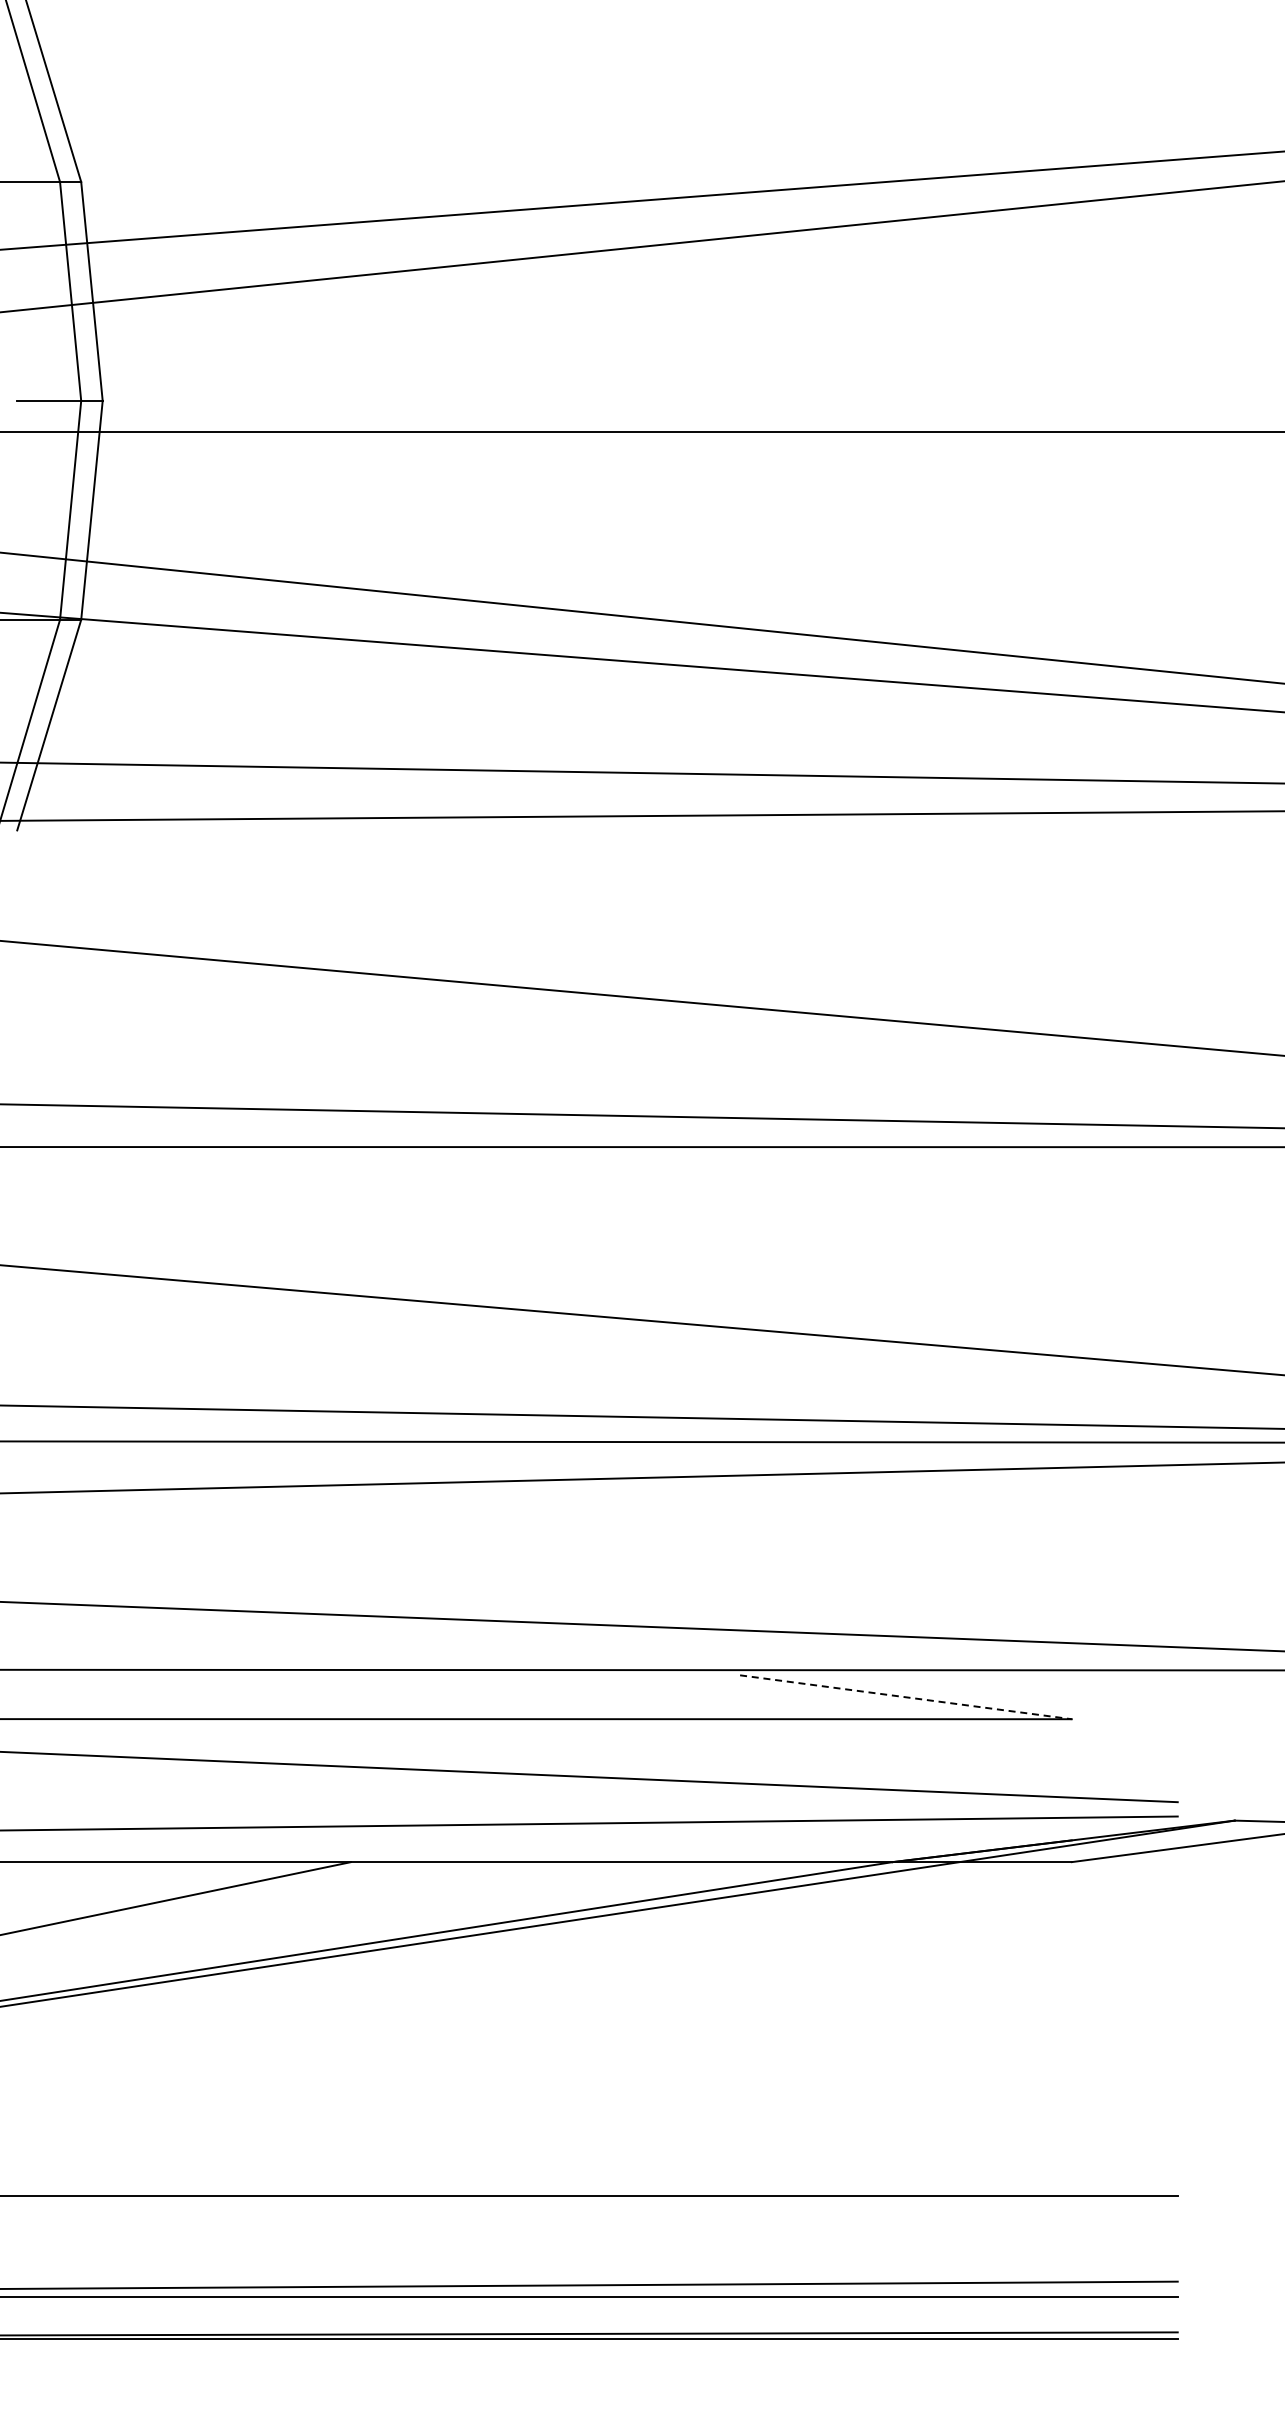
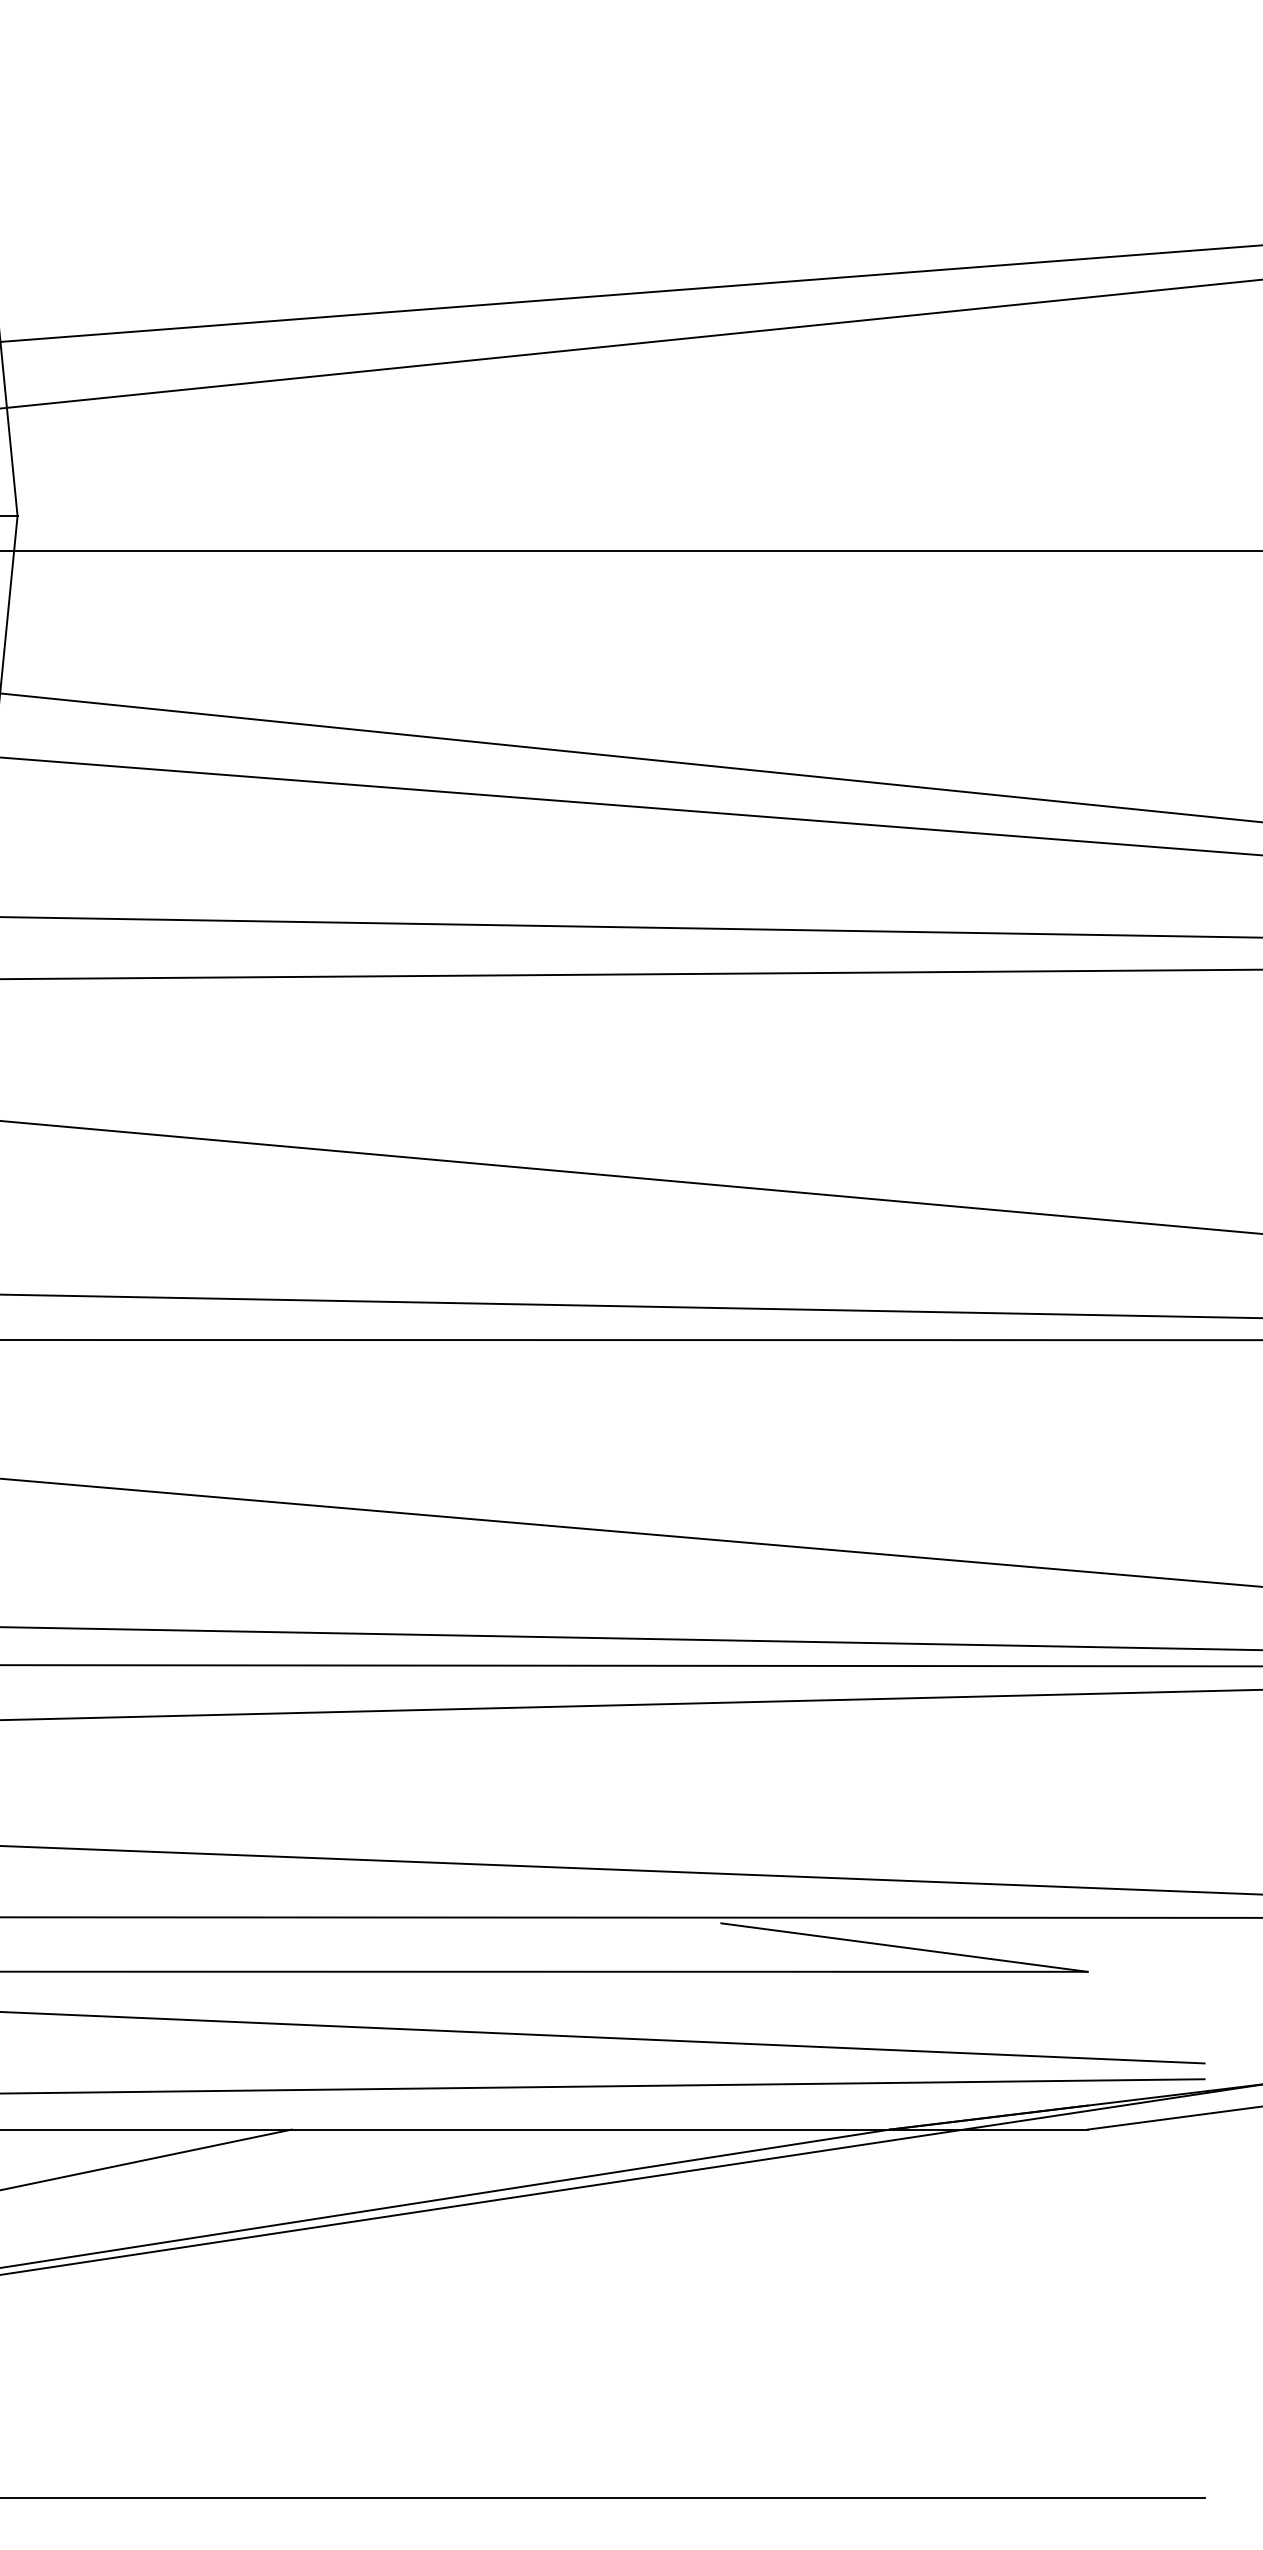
line: (906, 1697) -> (905, 1947), dashed -> solid

